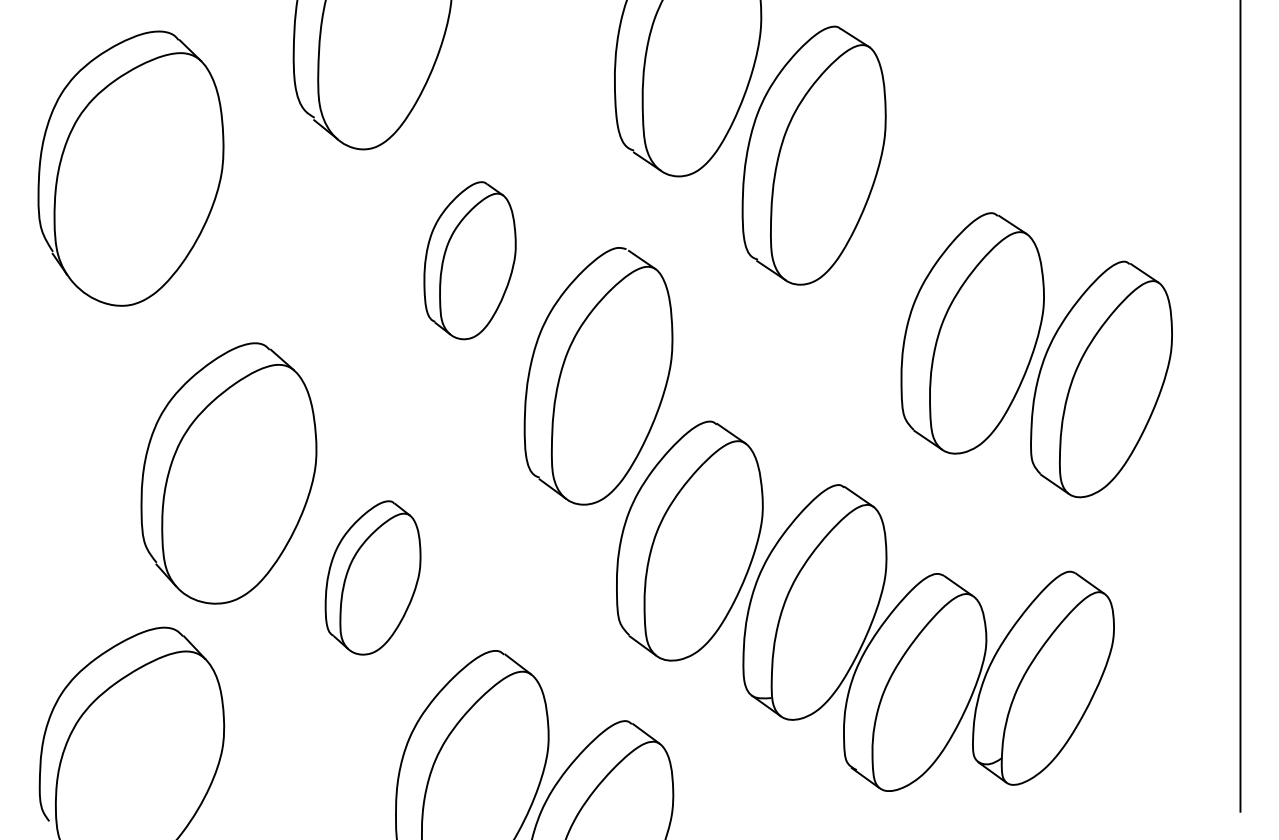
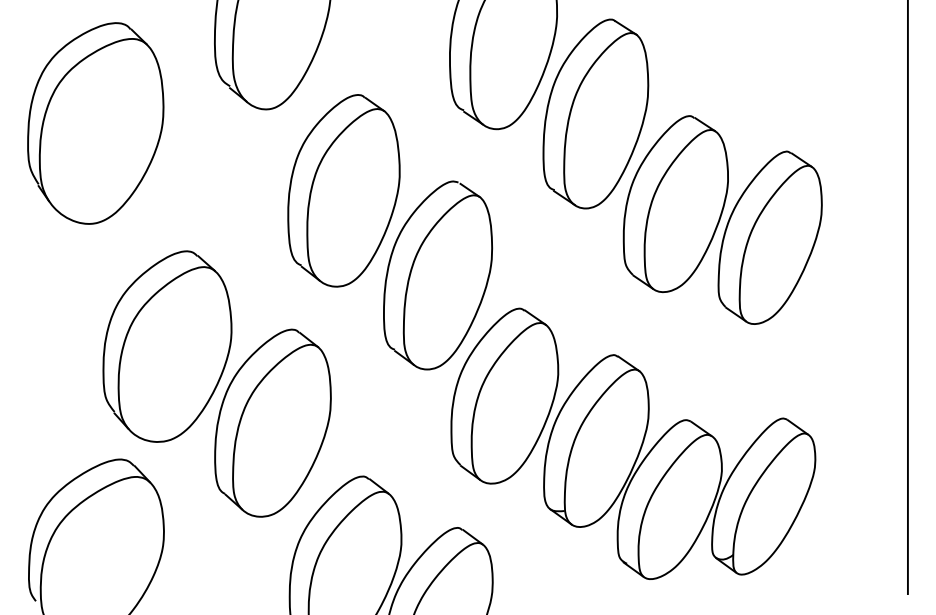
part: (469, 260) -> (343, 190), size x1.67
part: (1036, 354) -> (722, 219), moved
part: (372, 577) -> (272, 422), size x1.67

